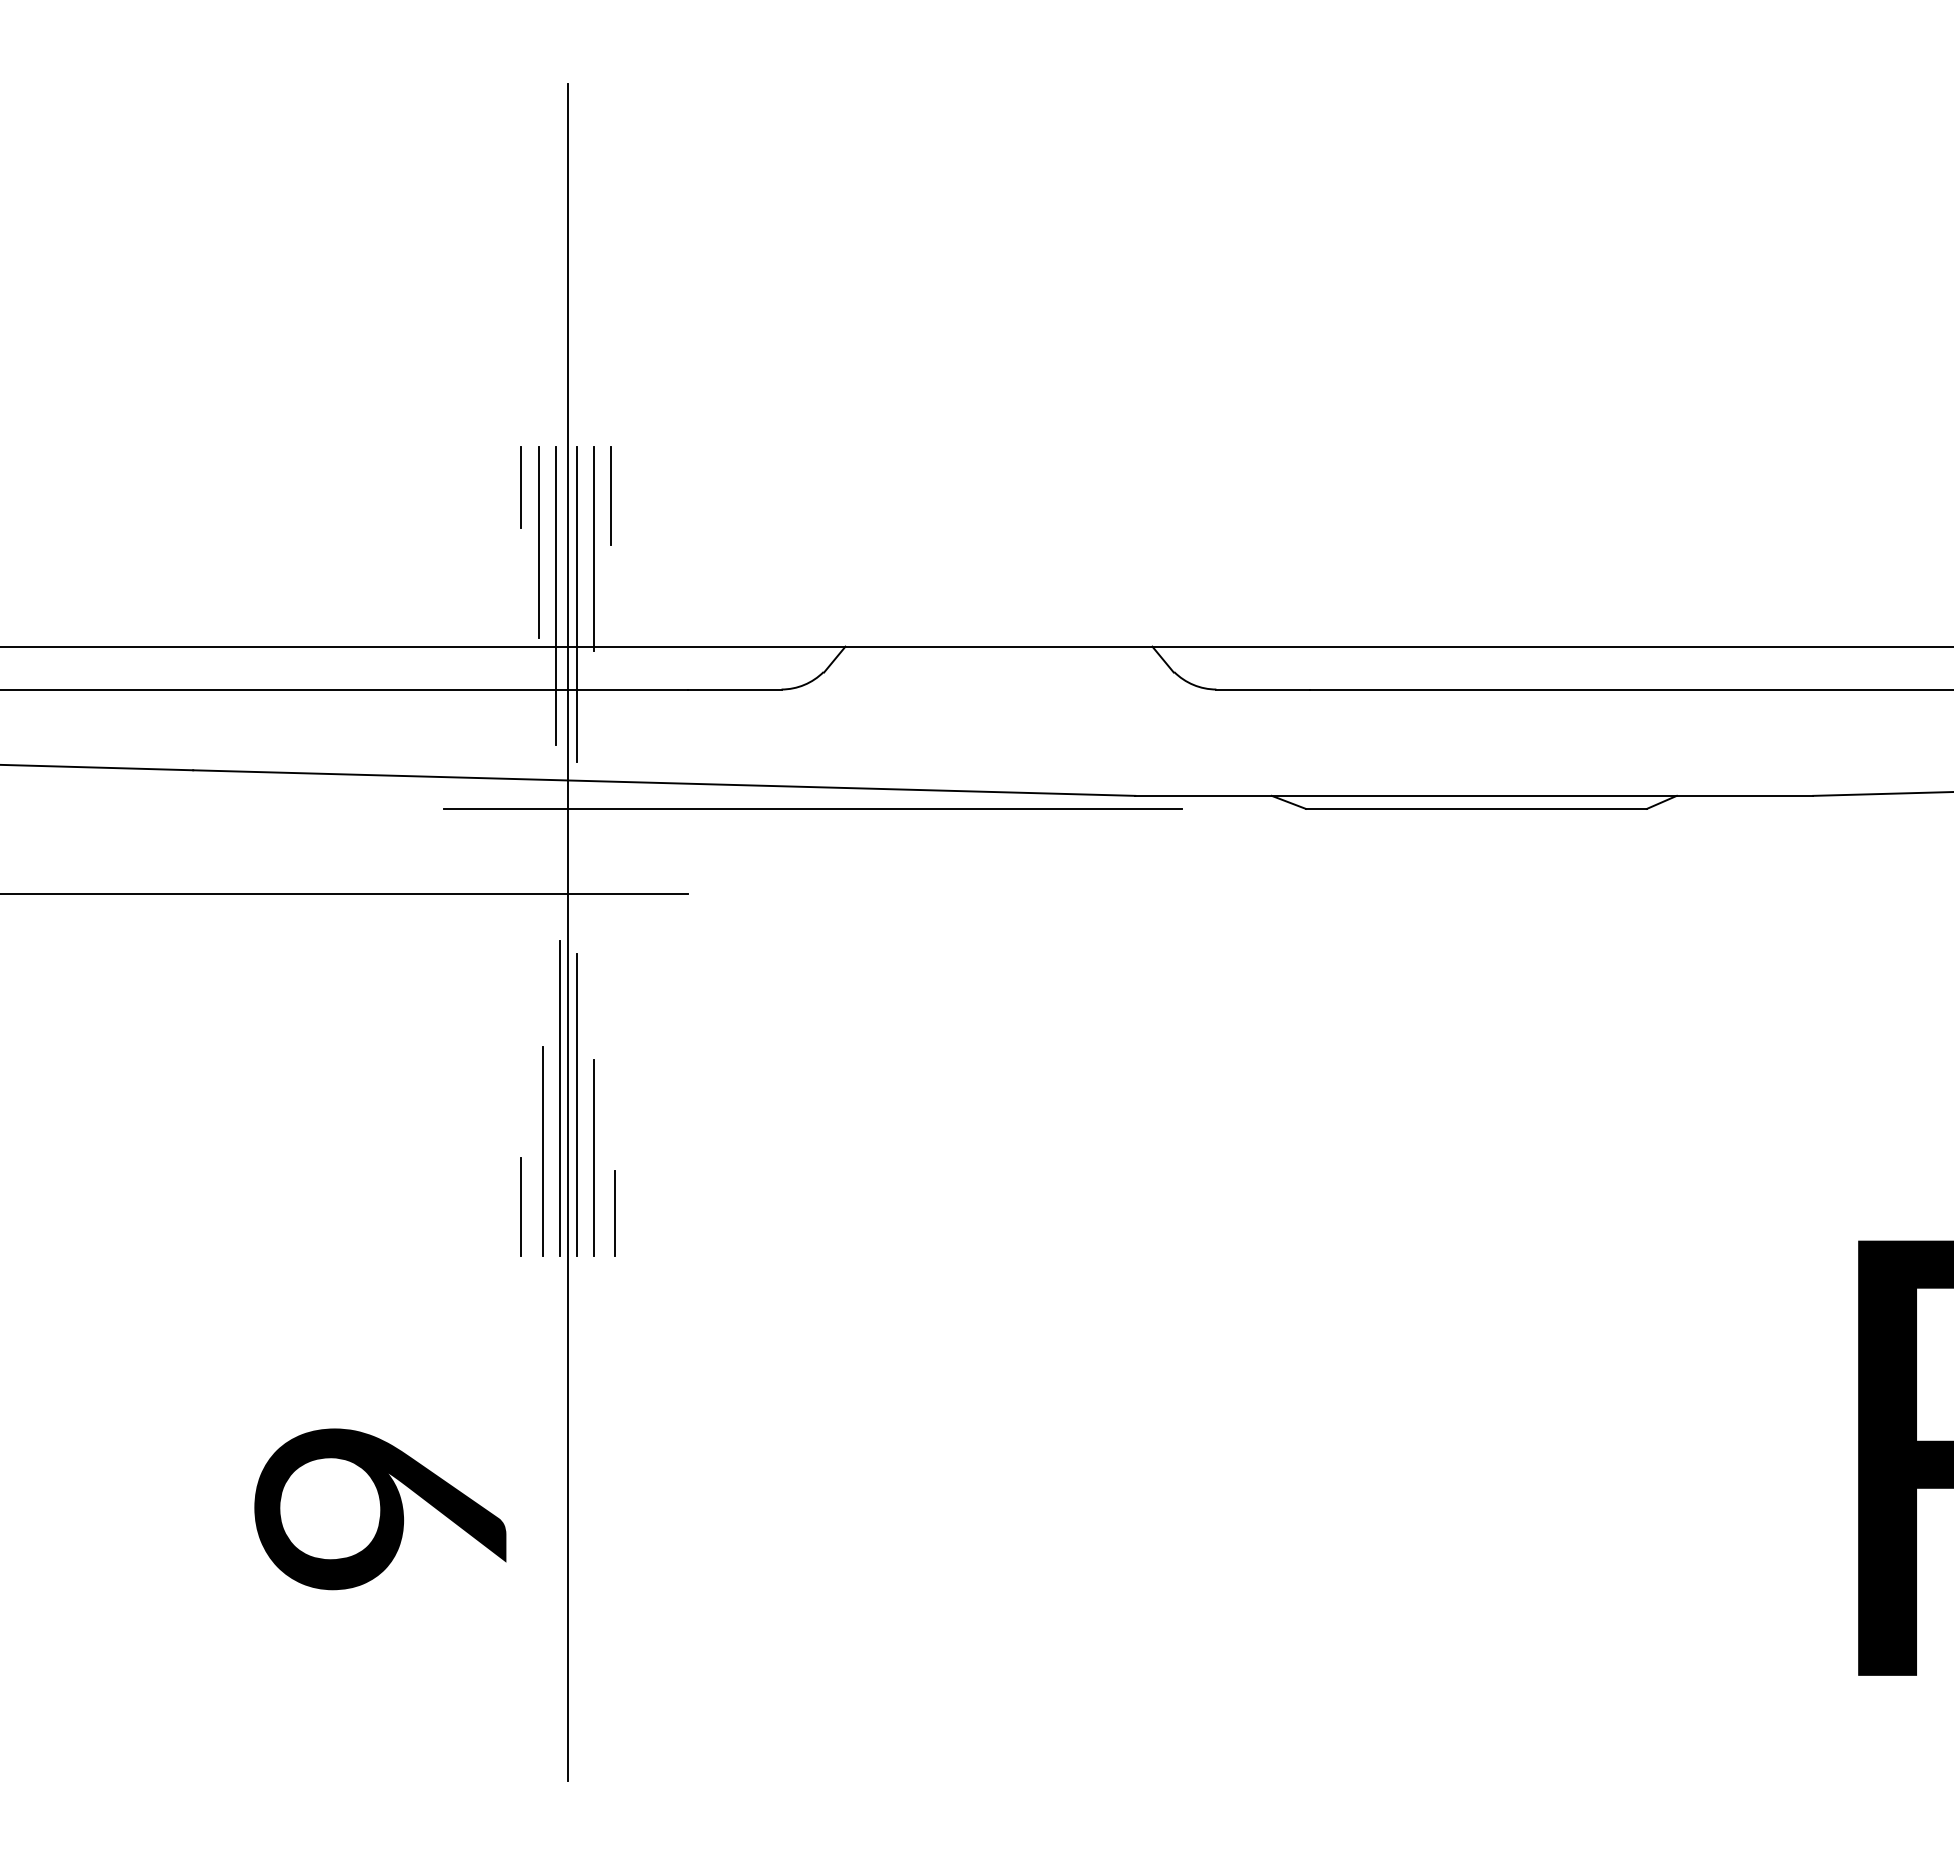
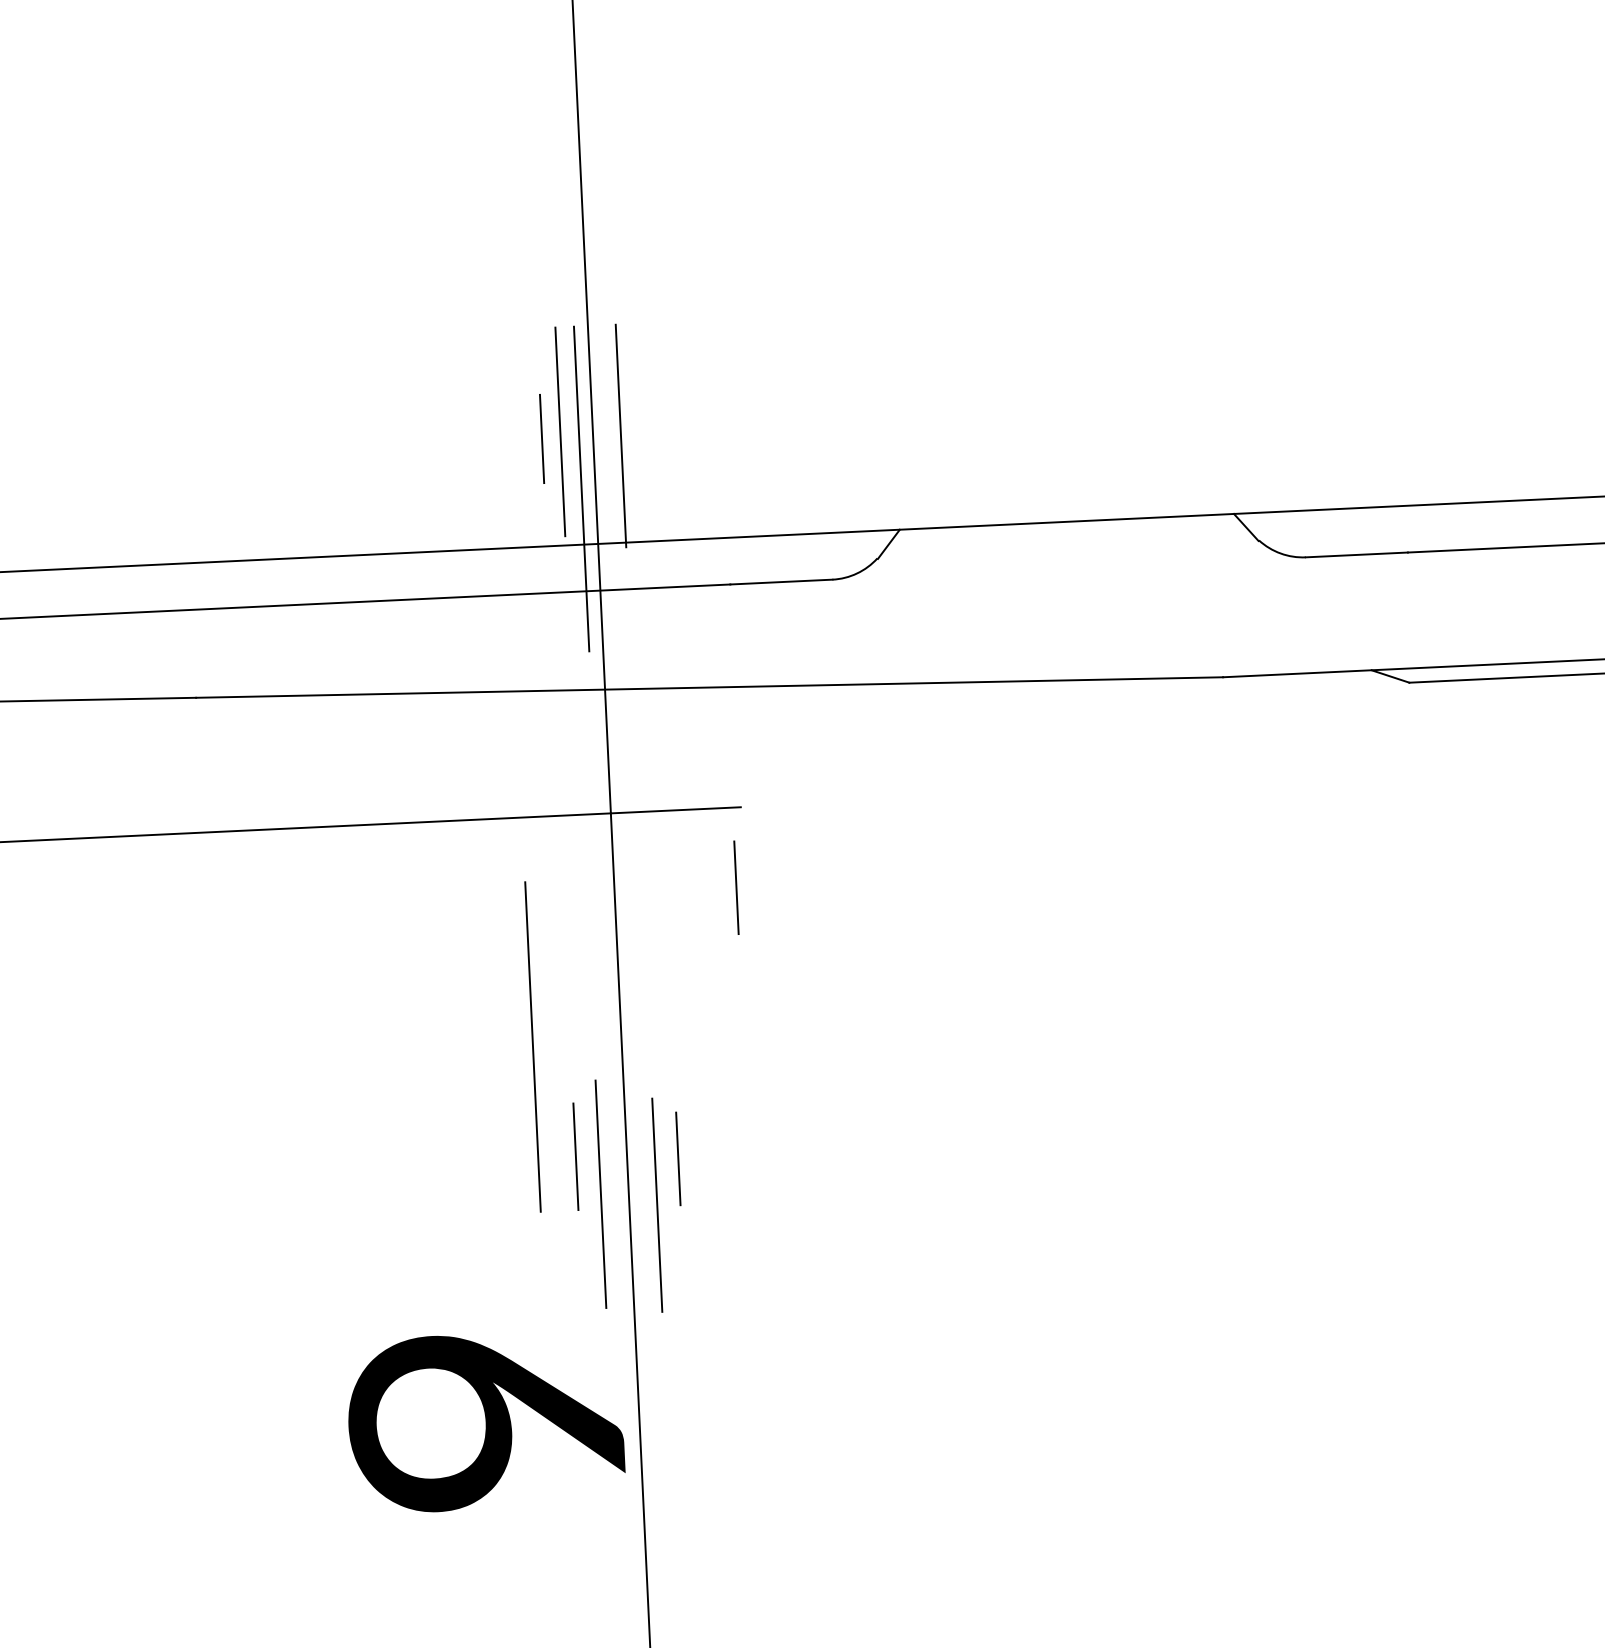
line: (520, 487) -> (541, 439), moved
line: (610, 495) -> (636, 377), removed
line: (576, 603) -> (604, 496), removed
line: (813, 808) -> (873, 707), removed
line: (679, 967) -> (735, 887), added
line: (559, 1098) -> (611, 1036), removed
line: (576, 1104) -> (532, 1046), moved
line: (542, 1151) -> (600, 1193), moved
line: (593, 1157) -> (656, 1204), moved
part: (380, 1509) -> (485, 1421), moved

